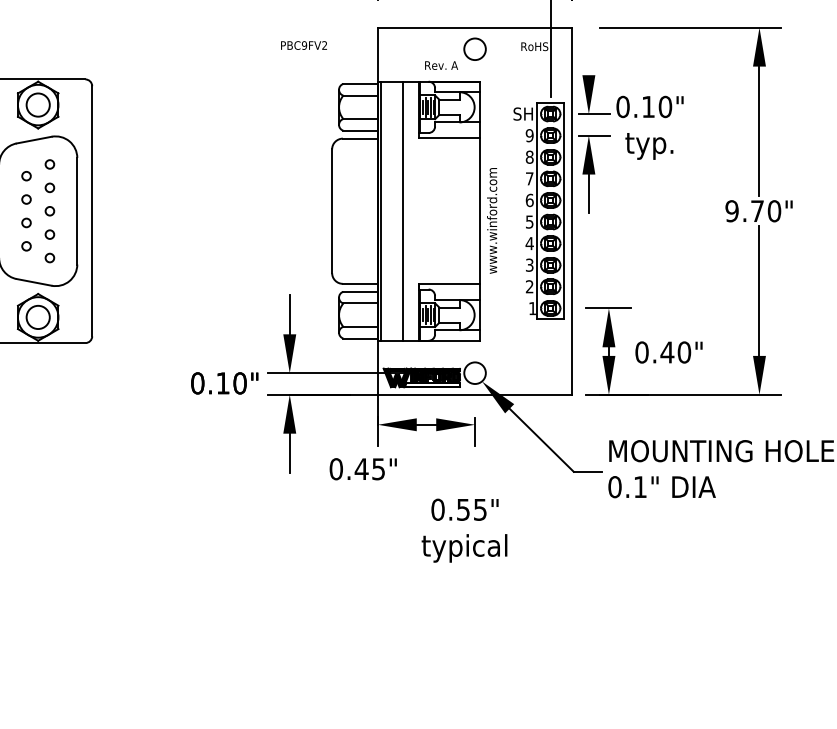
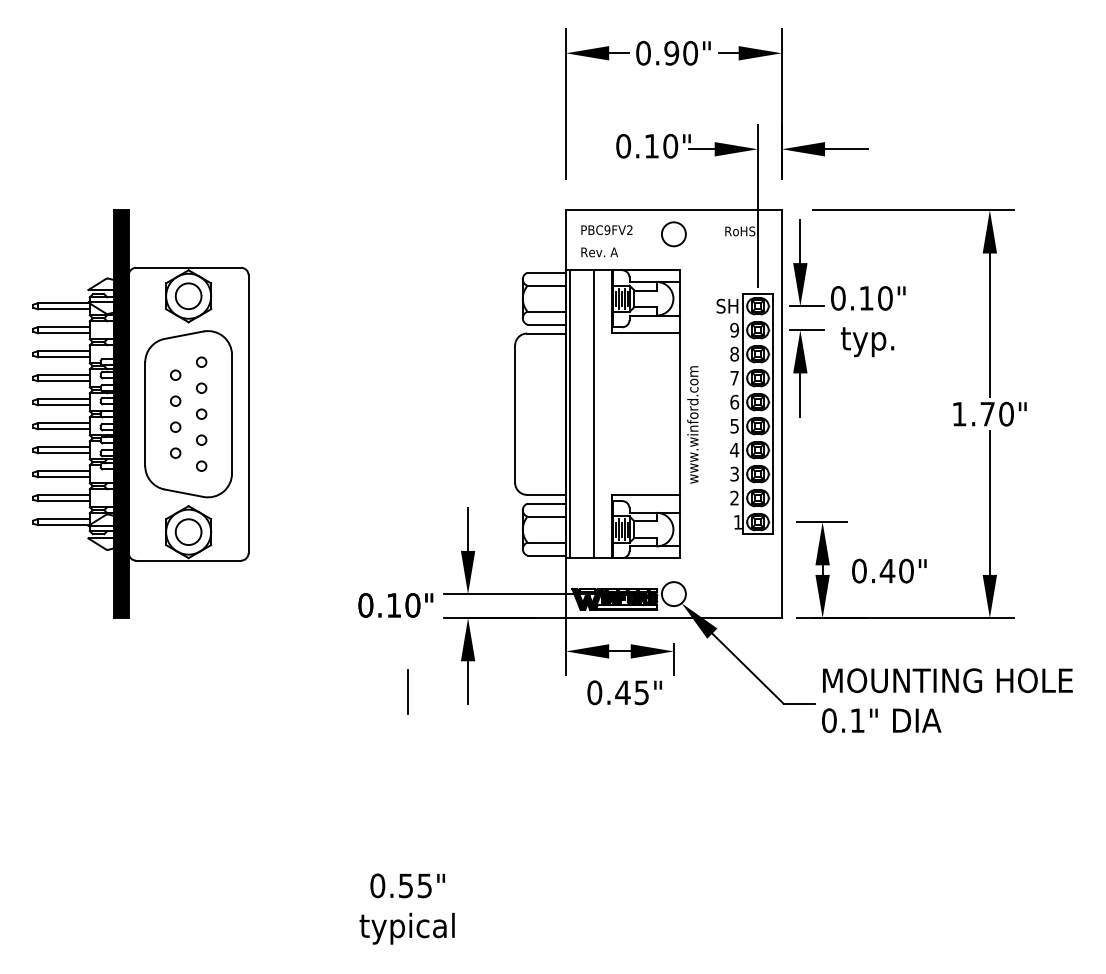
text: (303, 44) -> (606, 229), moved
line: (589, 55) -> (800, 241), added
text: (441, 65) -> (599, 252), moved
text: (732, 210) -> (959, 413), 9.70" -> 1.70"
line: (236, 460) -> (408, 691), added
text: (363, 468) -> (624, 692), moved
text: (463, 530) -> (406, 908), moved

